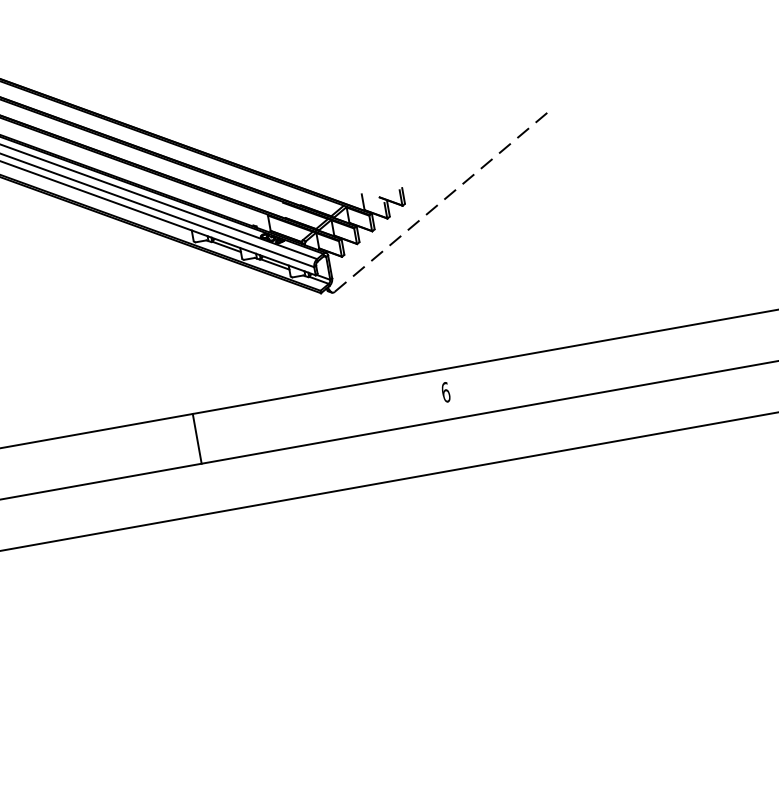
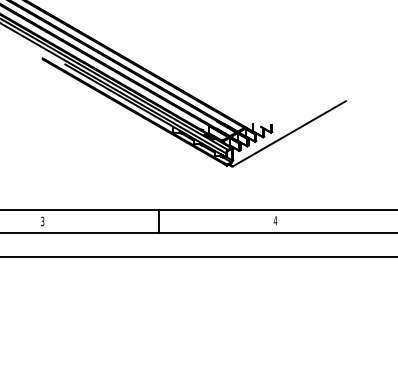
line: (444, 200) -> (290, 133), dashed -> solid
text: (445, 391) -> (275, 220), 6 -> 4

